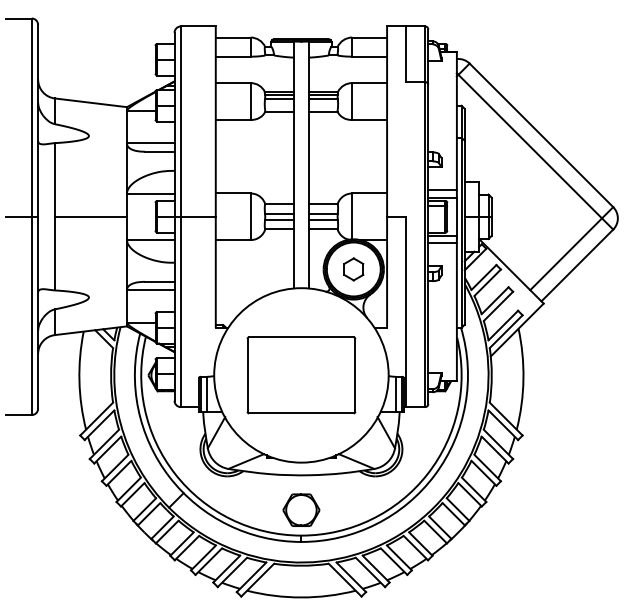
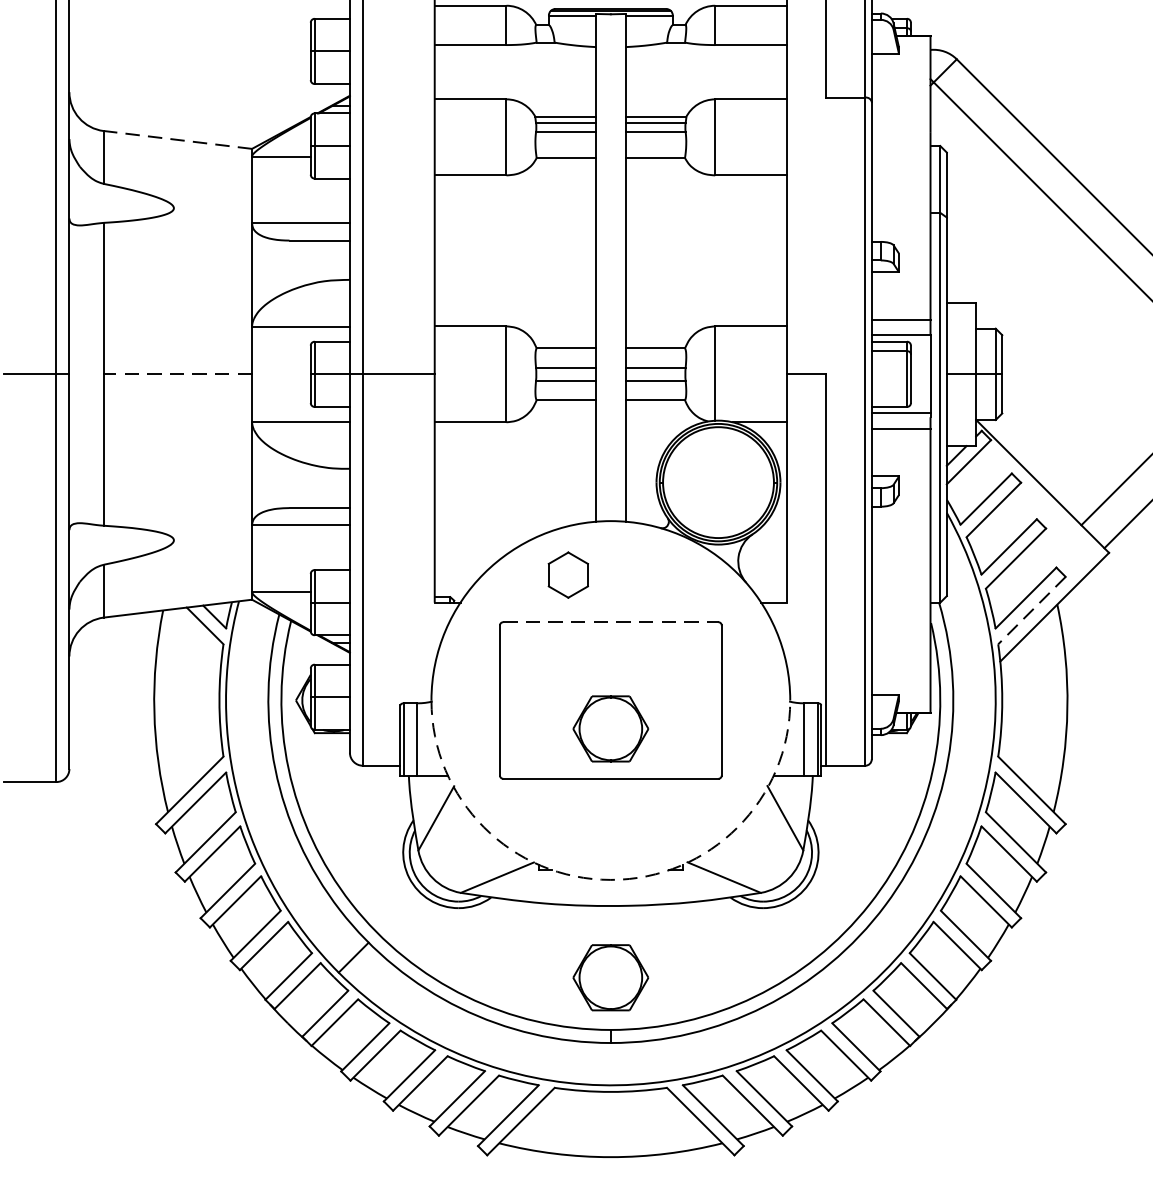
line: (90, 102) -> (177, 139), solid -> dashed
line: (90, 216) -> (177, 373), solid -> dashed
part: (353, 269) -> (567, 575), moved
line: (505, 332) -> (1030, 612), solid -> dashed
line: (301, 337) -> (610, 622), solid -> dashed
part: (301, 388) -> (610, 727), added
arc: (301, 462) -> (610, 879), solid -> dashed

